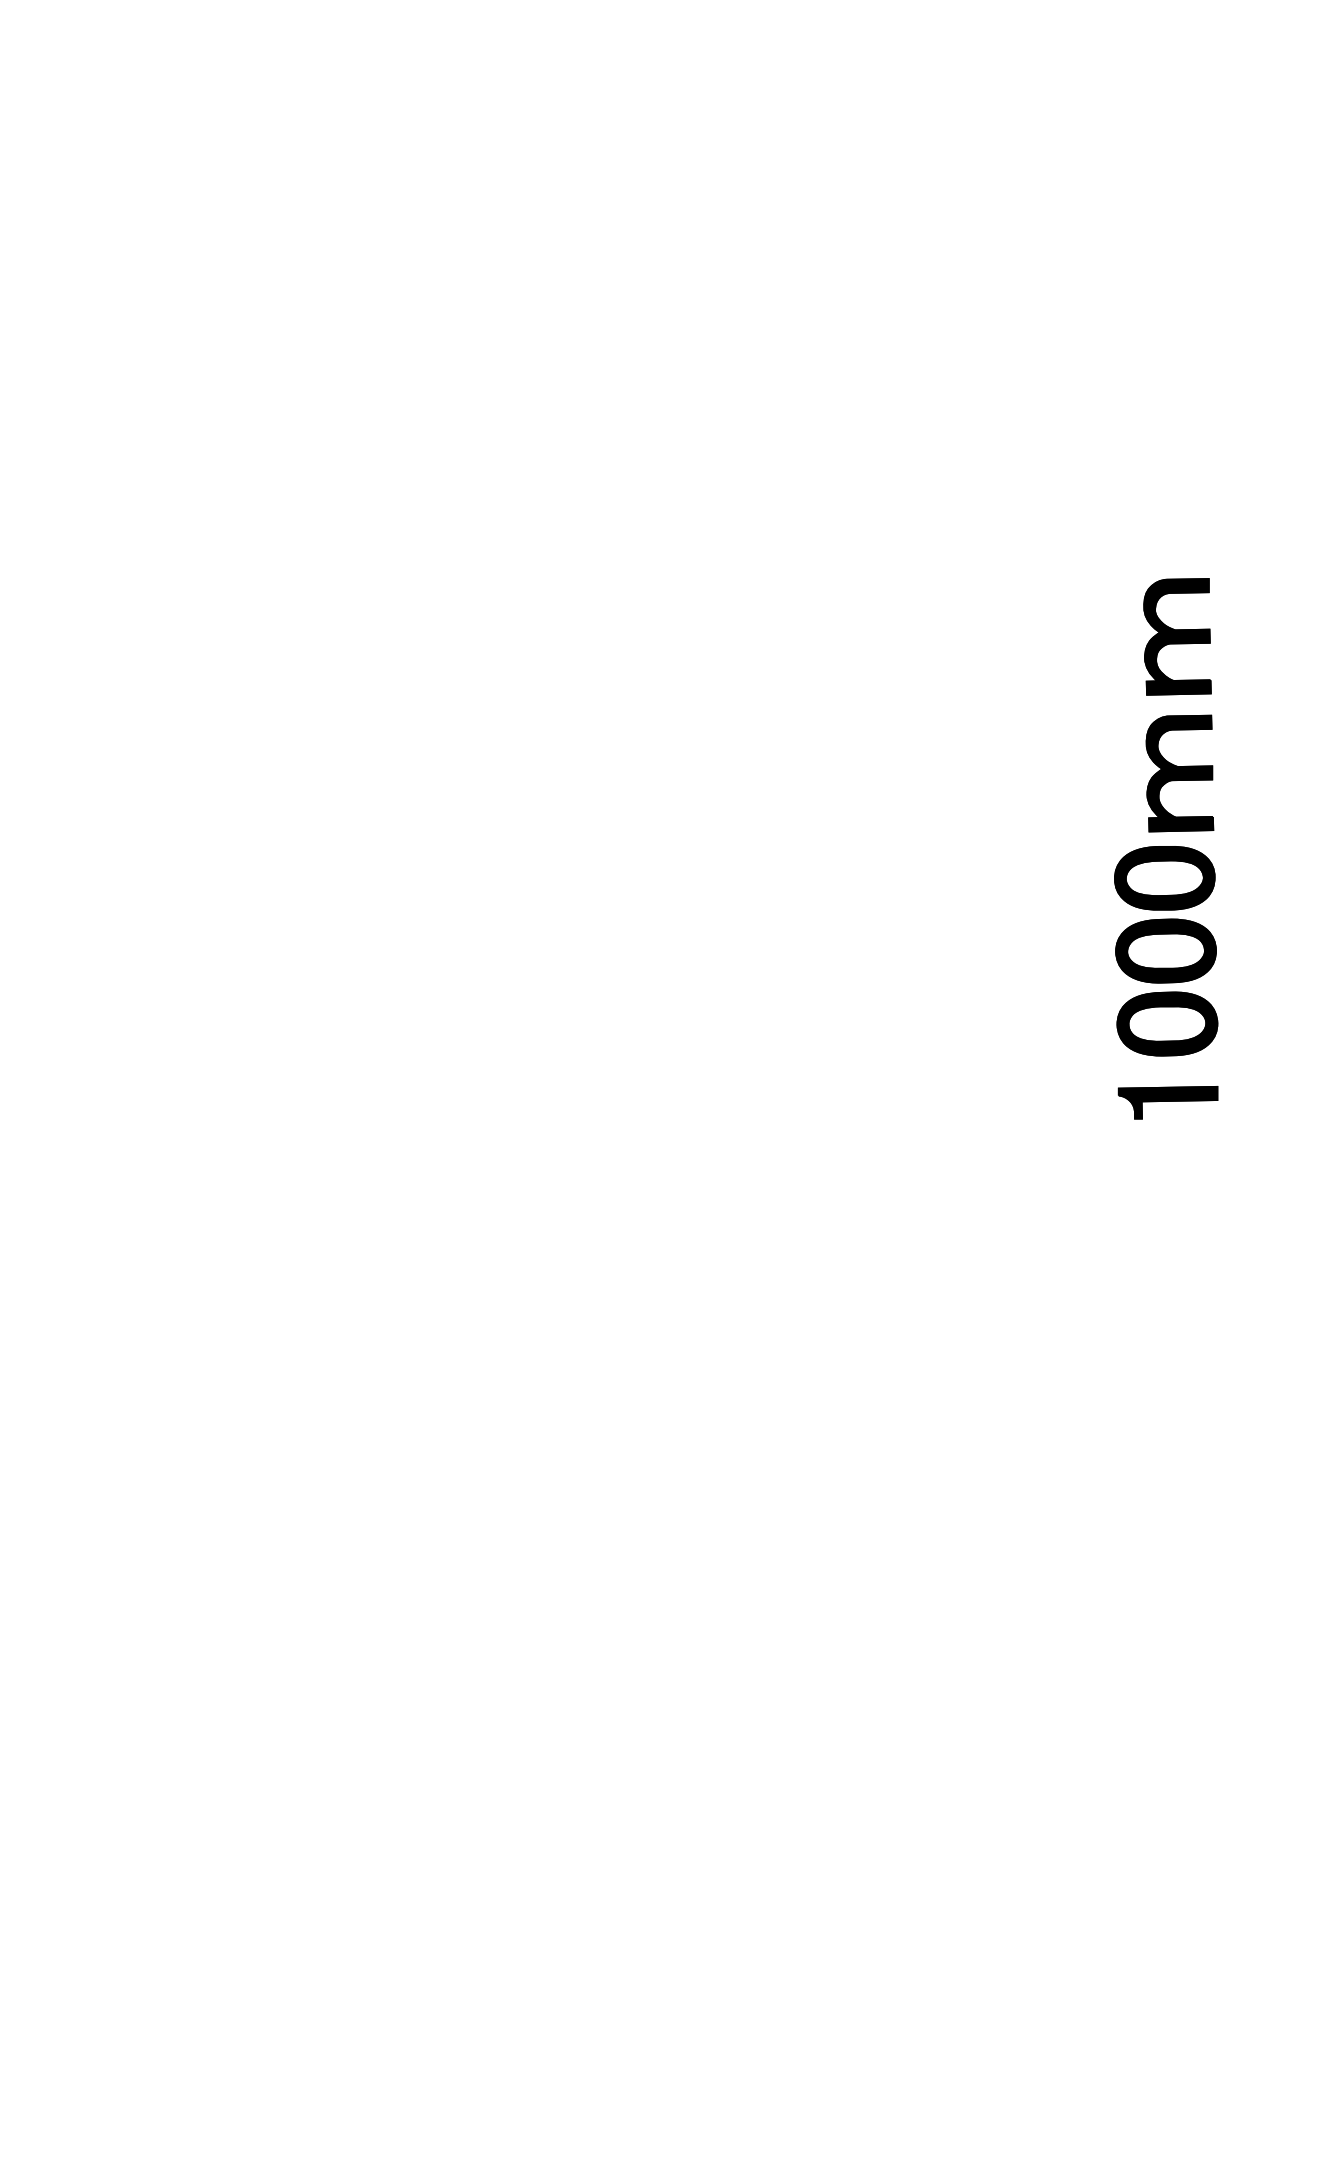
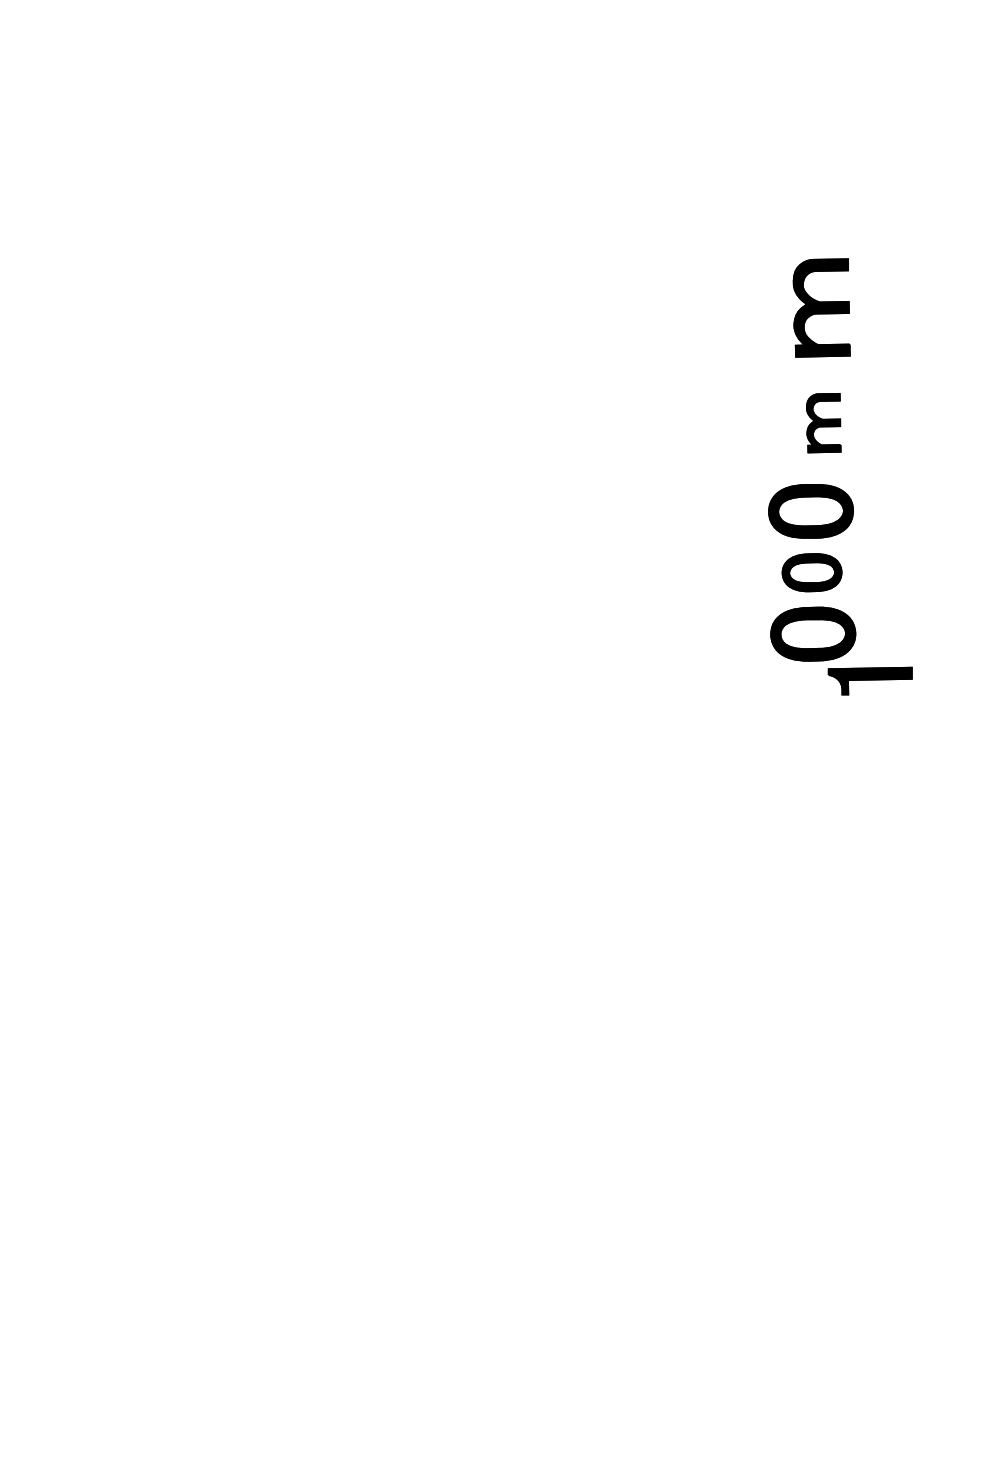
part: (1179, 773) -> (823, 423), size x0.6
part: (1165, 950) -> (811, 572), size x0.7
part: (1167, 1102) -> (869, 680), moved

